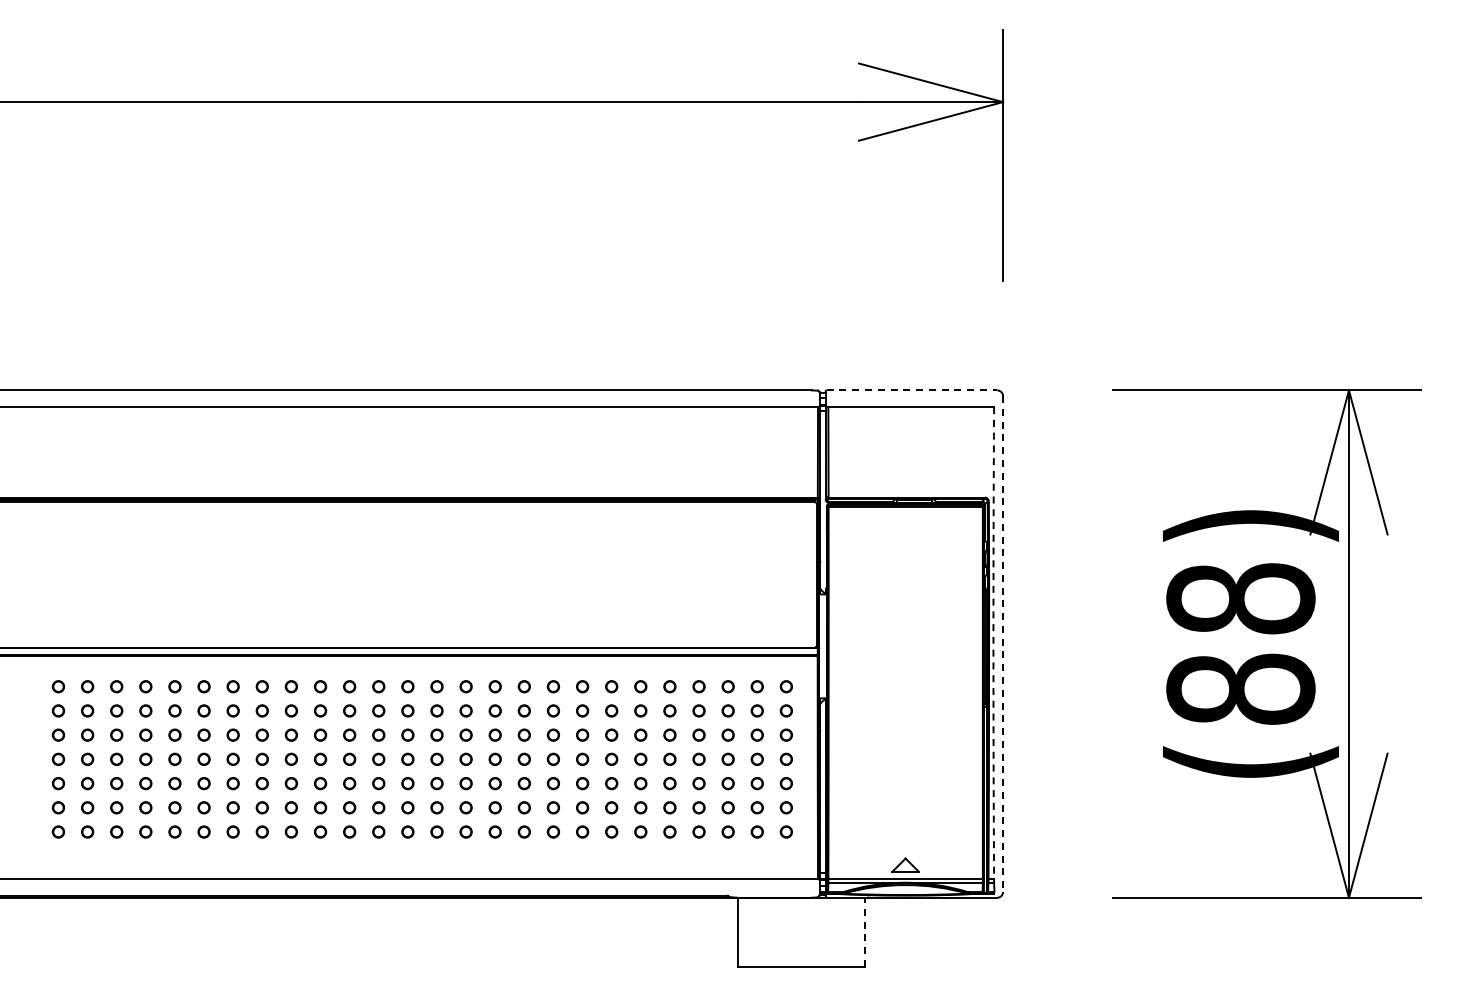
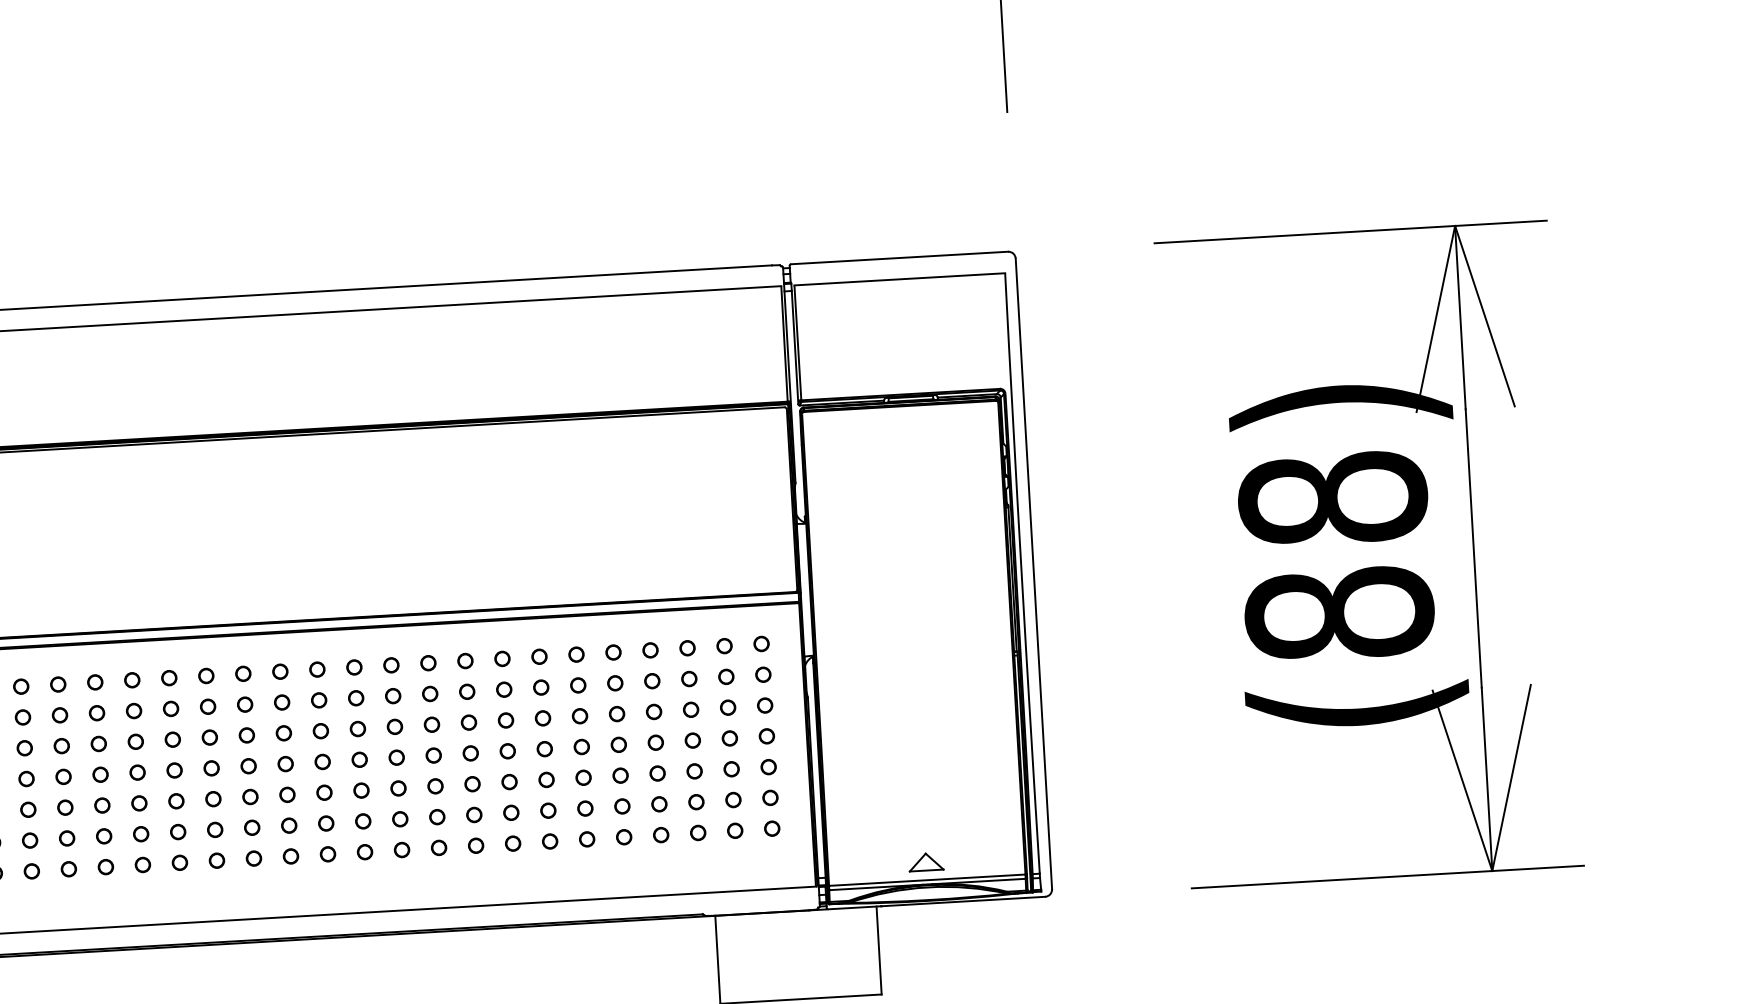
line: (912, 390) -> (900, 258), dashed -> solid
arc: (993, 643) -> (1021, 573), dashed -> solid
line: (1003, 644) -> (1034, 574), dashed -> solid
line: (864, 932) -> (878, 950), dashed -> solid

